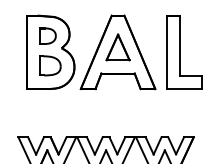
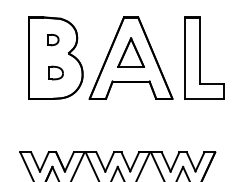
part: (48, 35) -> (53, 39), size x0.6
part: (50, 65) -> (56, 72), size x0.6

